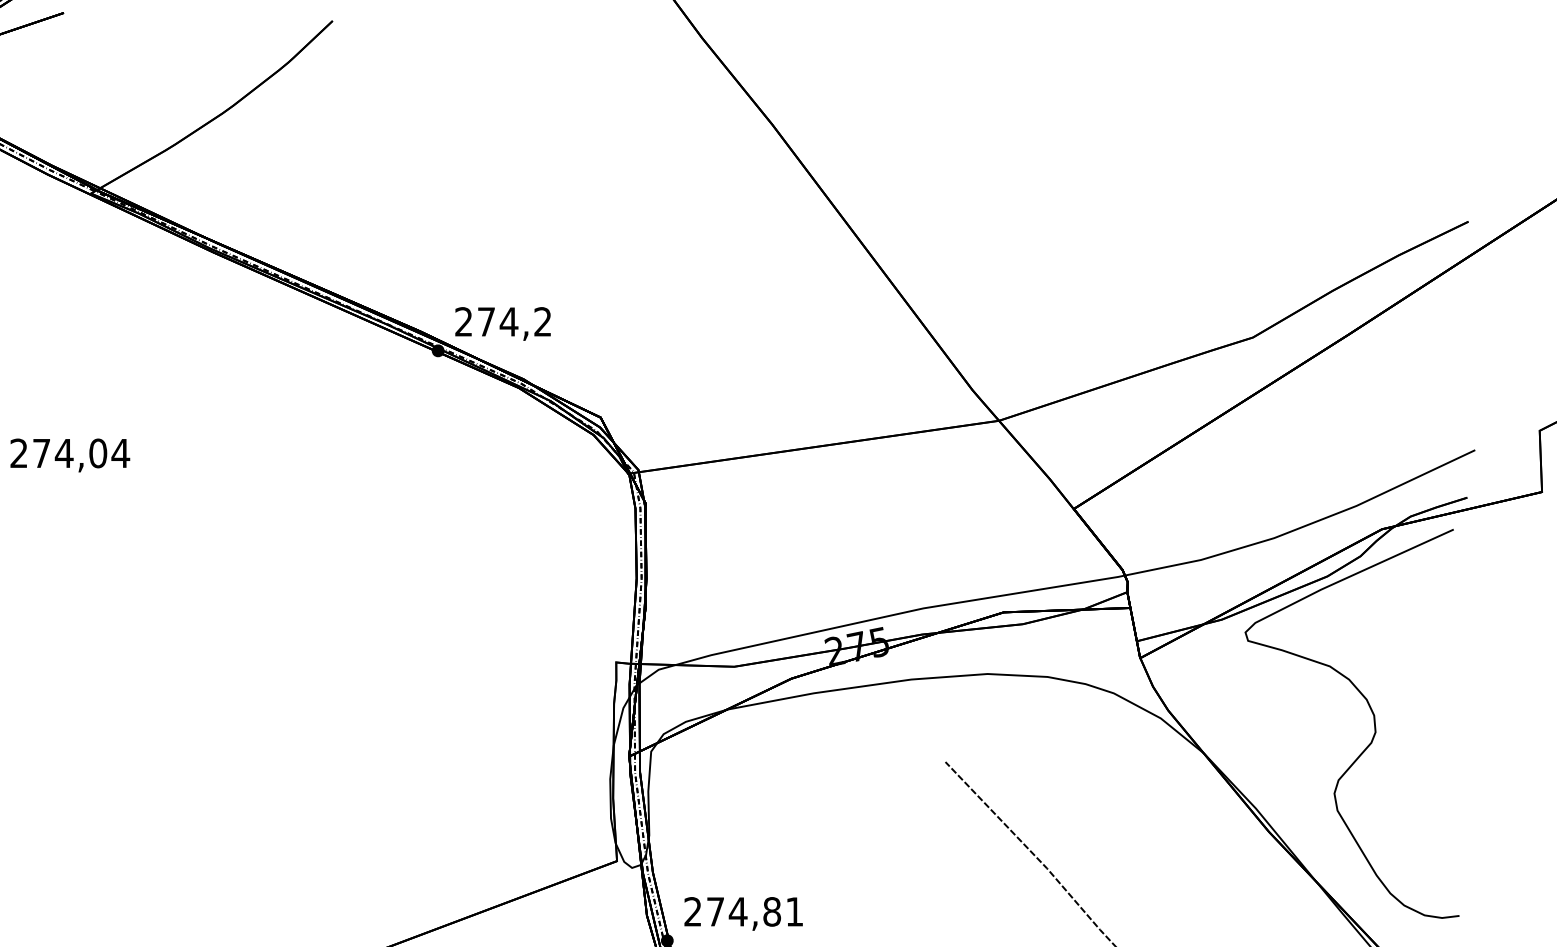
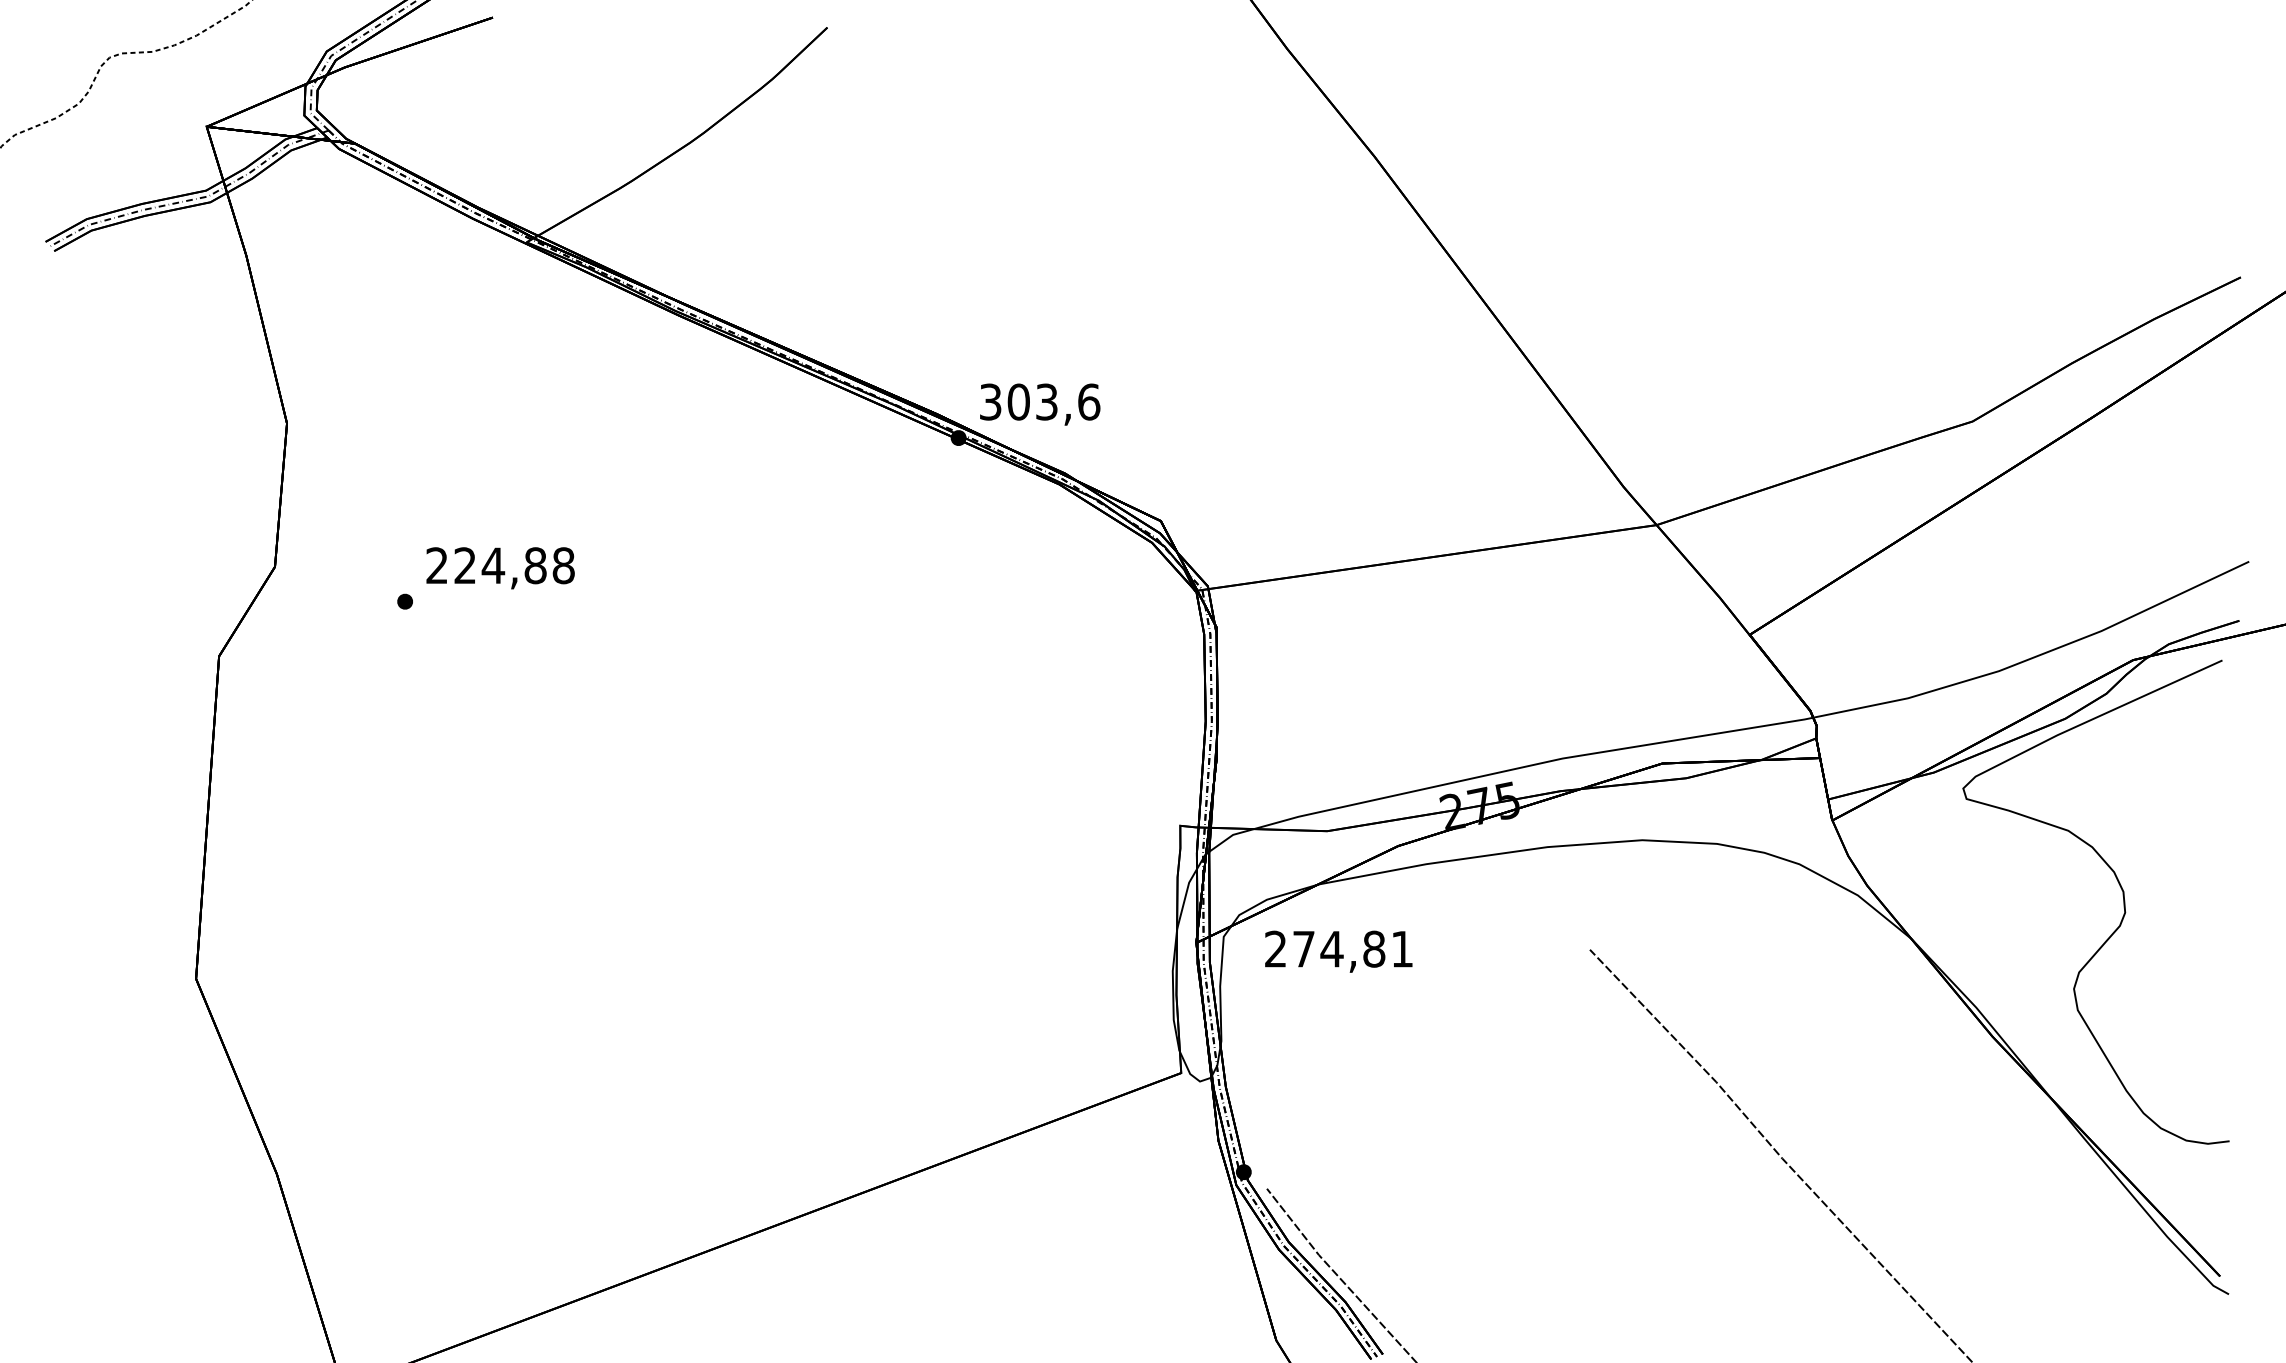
text: (503, 321) -> (1040, 401), 274,2 -> 303,6
text: (81, 453) -> (514, 565), 274,04 -> 224,88
text: (743, 913) -> (1338, 951), moved

